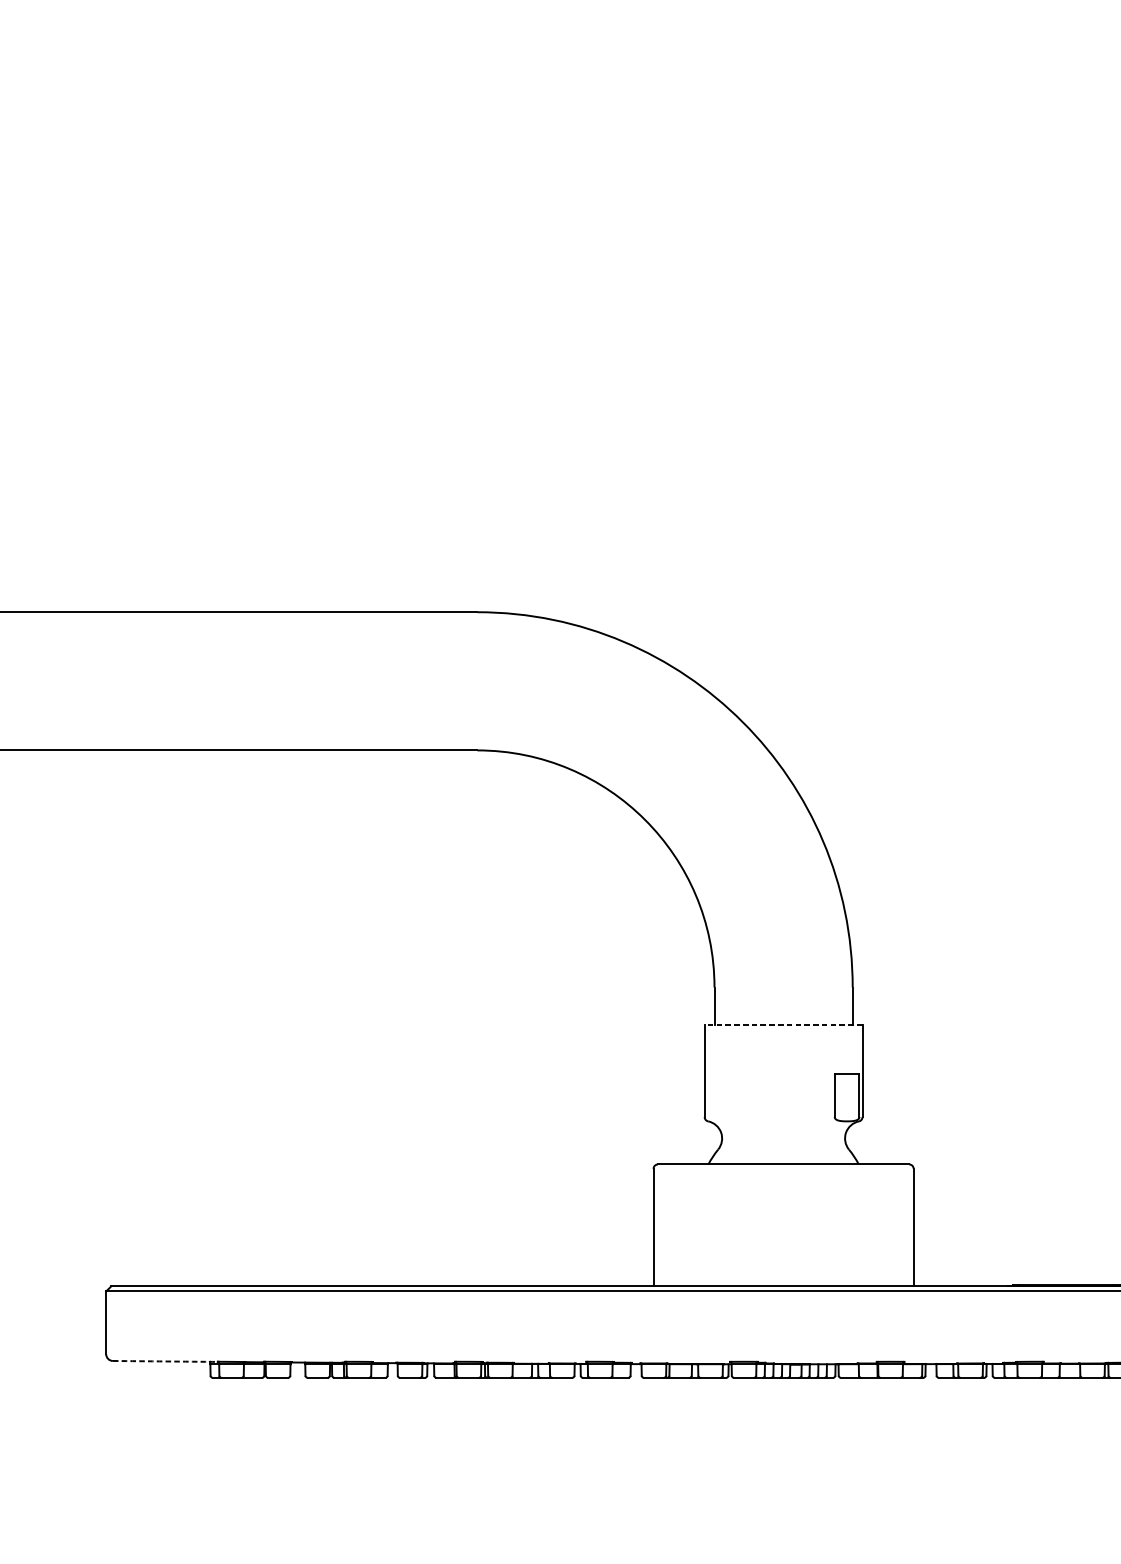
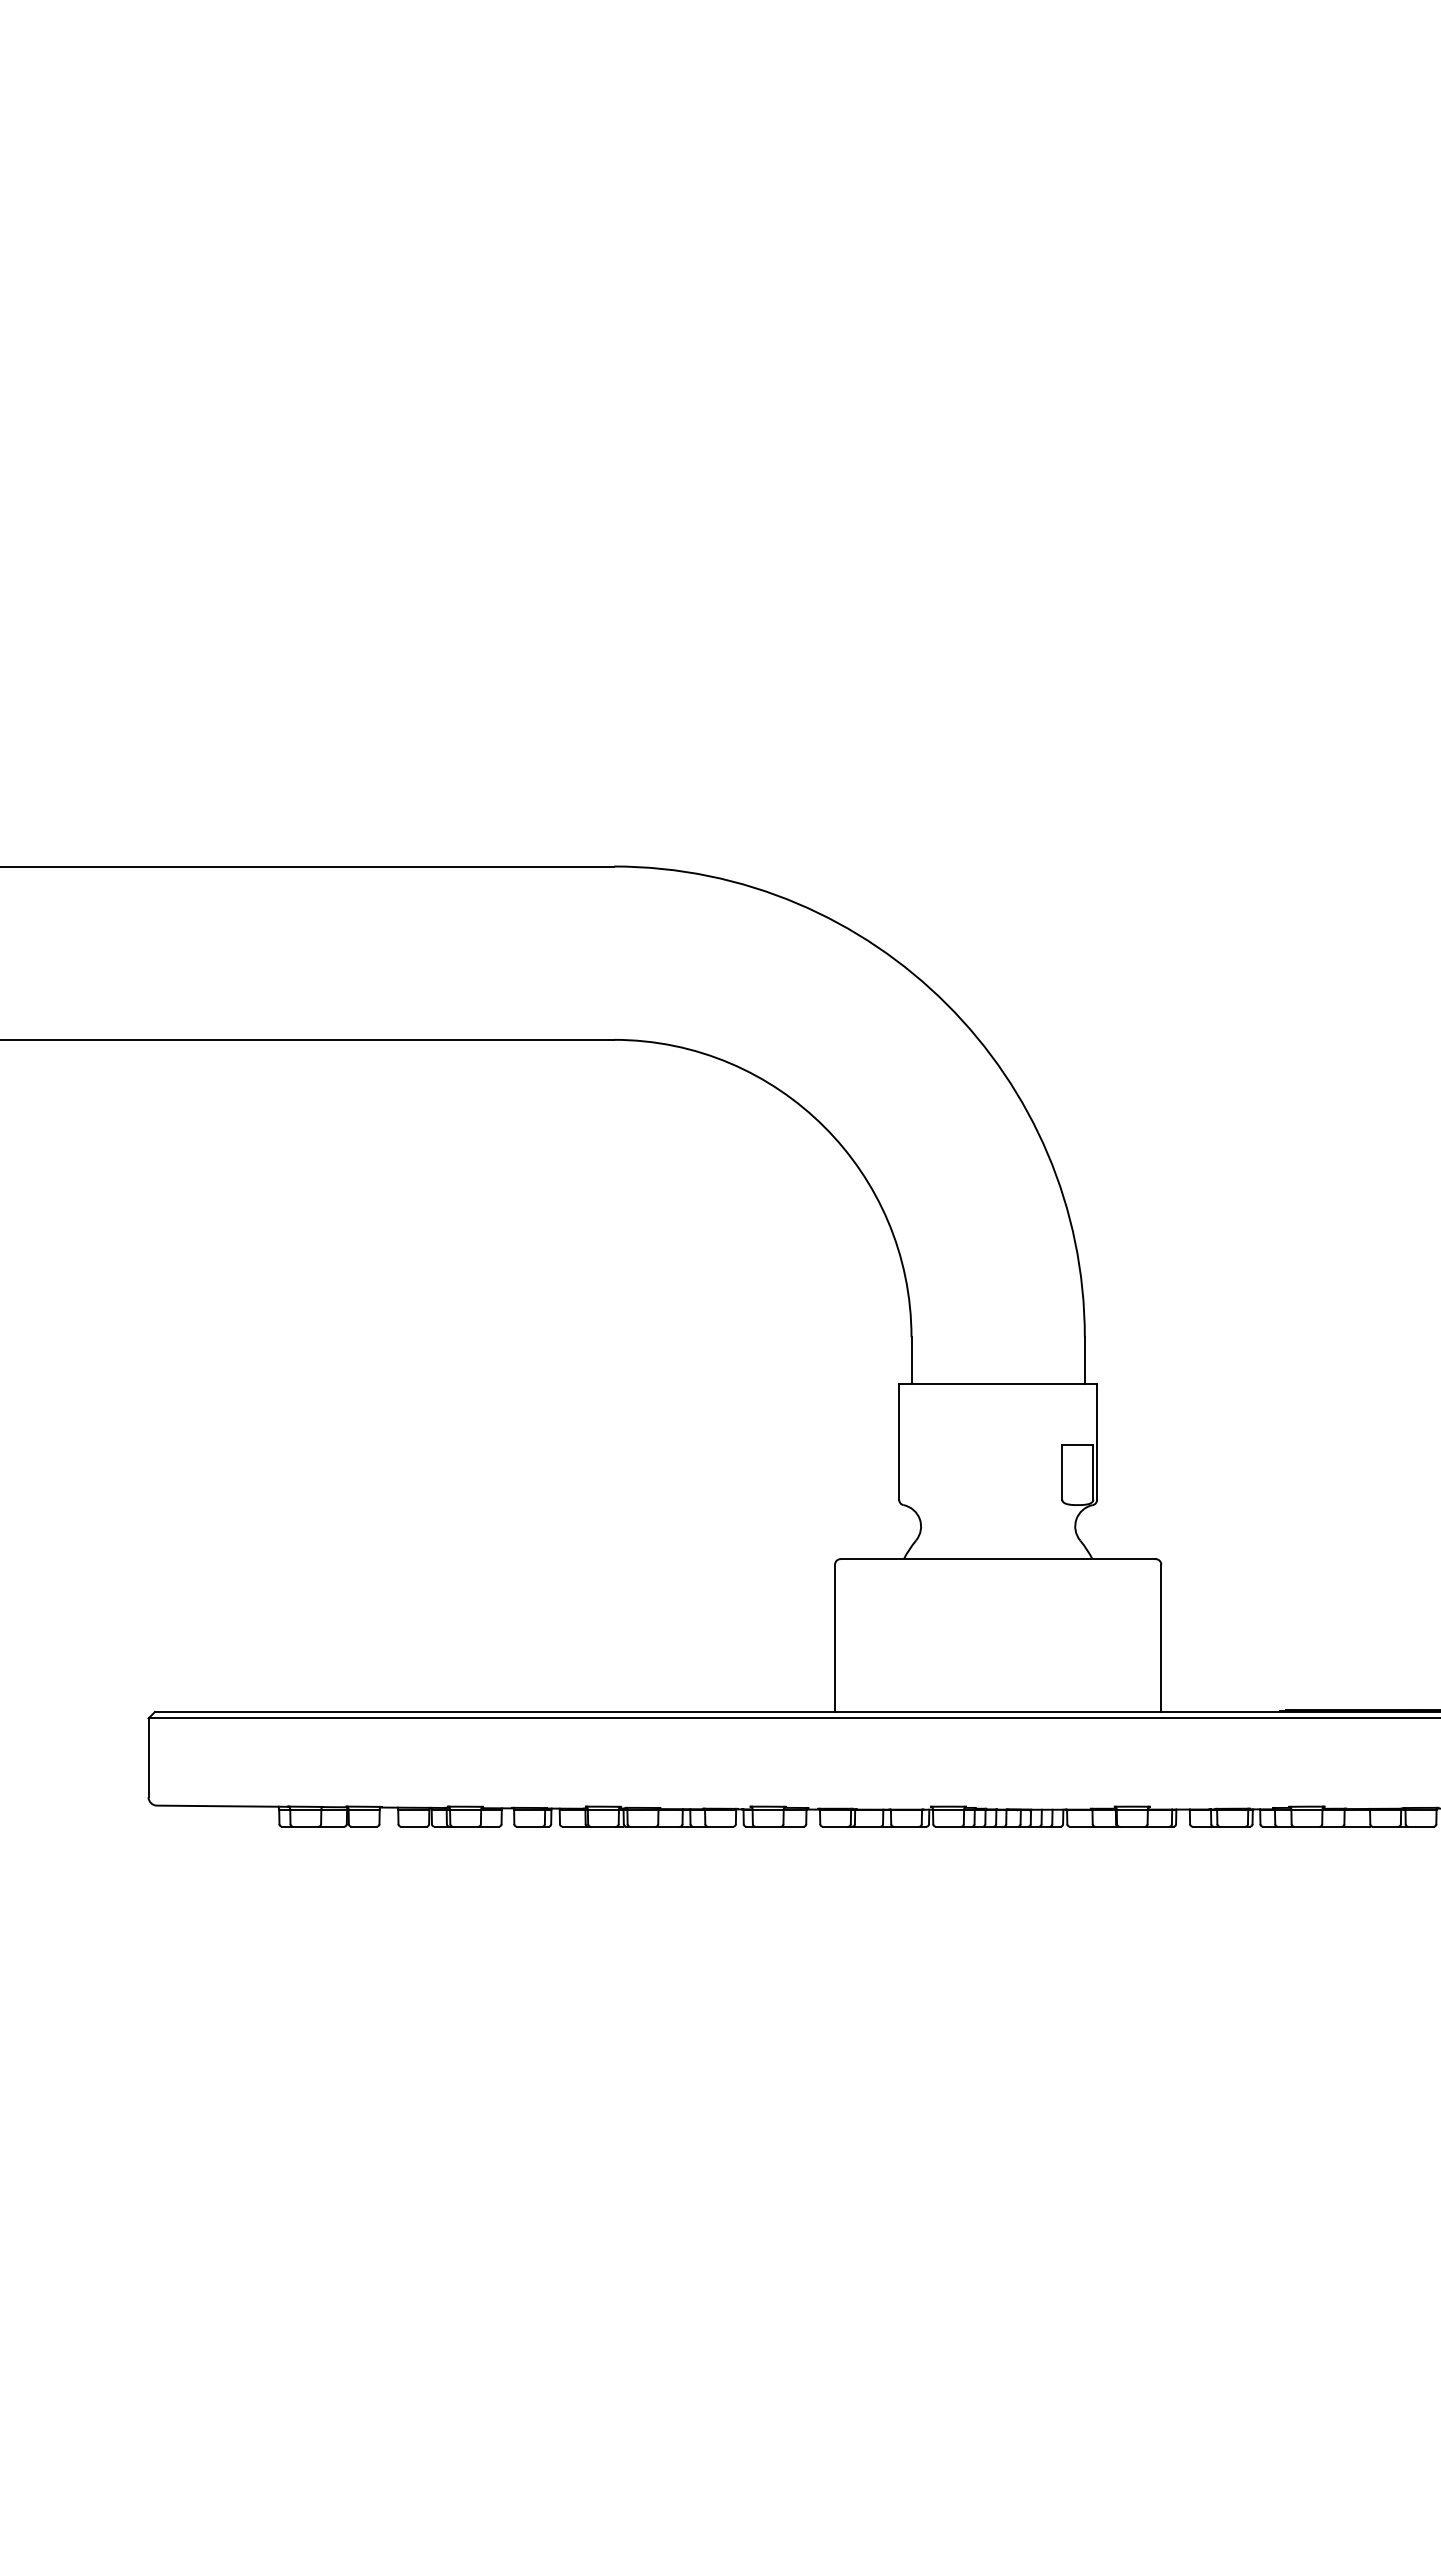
line: (783, 1024) -> (998, 1383), dashed -> solid
arc: (165, 1361) -> (223, 1806), dashed -> solid

